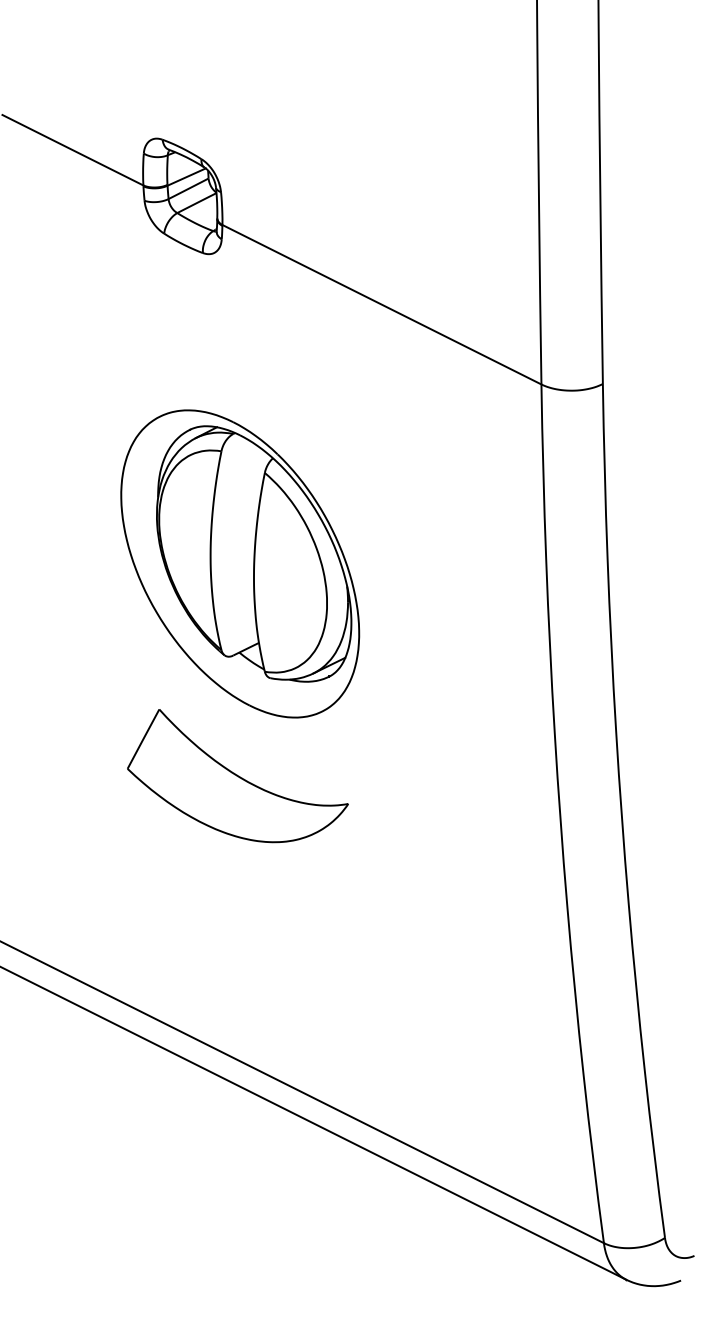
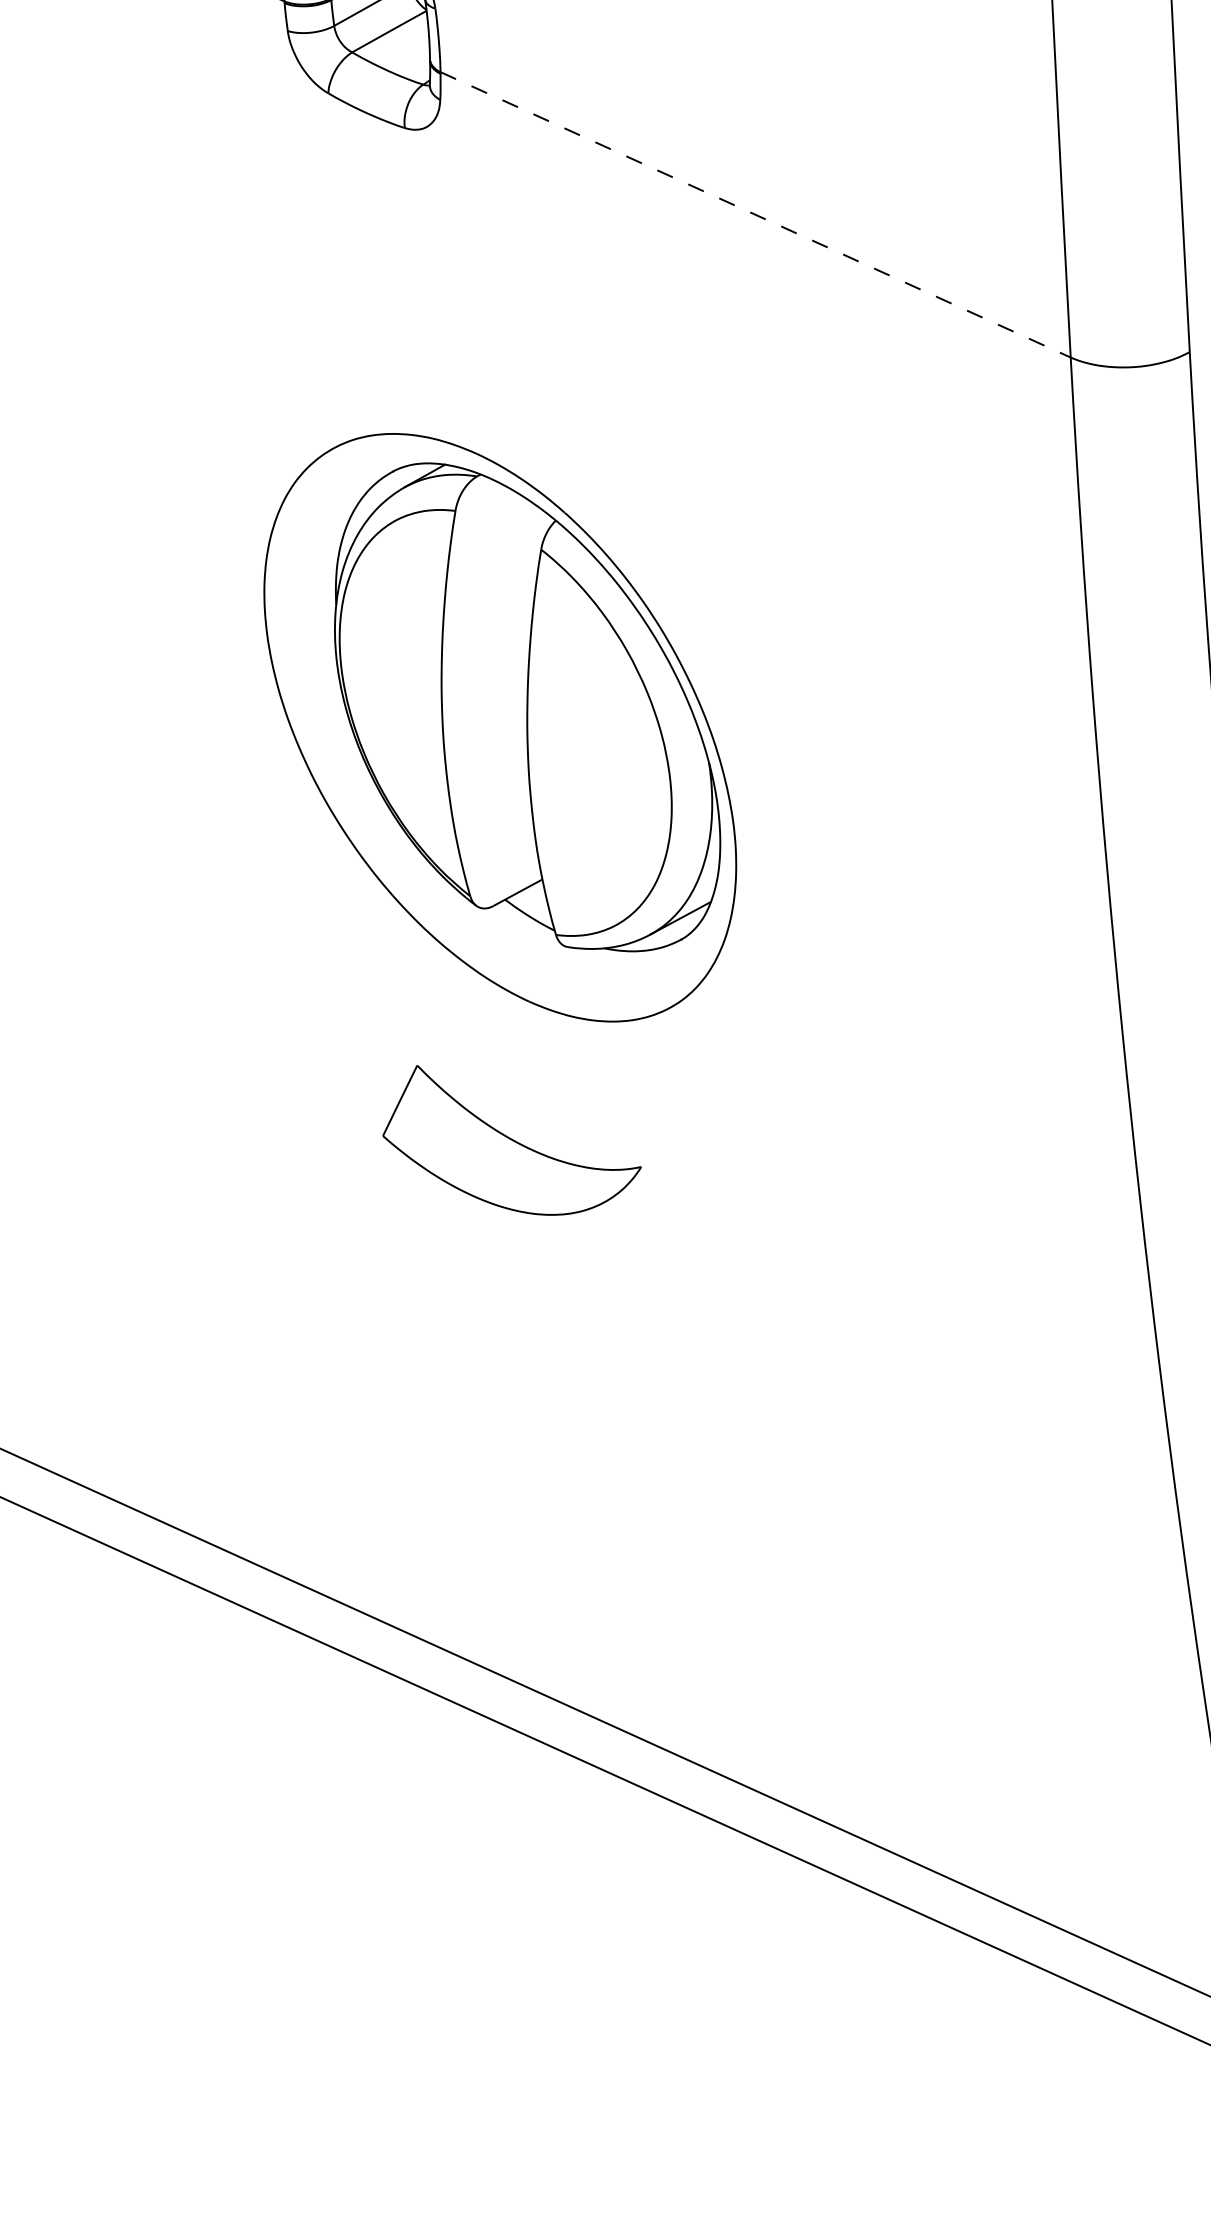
line: (382, 304) -> (756, 214), solid -> dashed
part: (237, 776) -> (510, 1140), size x0.6

